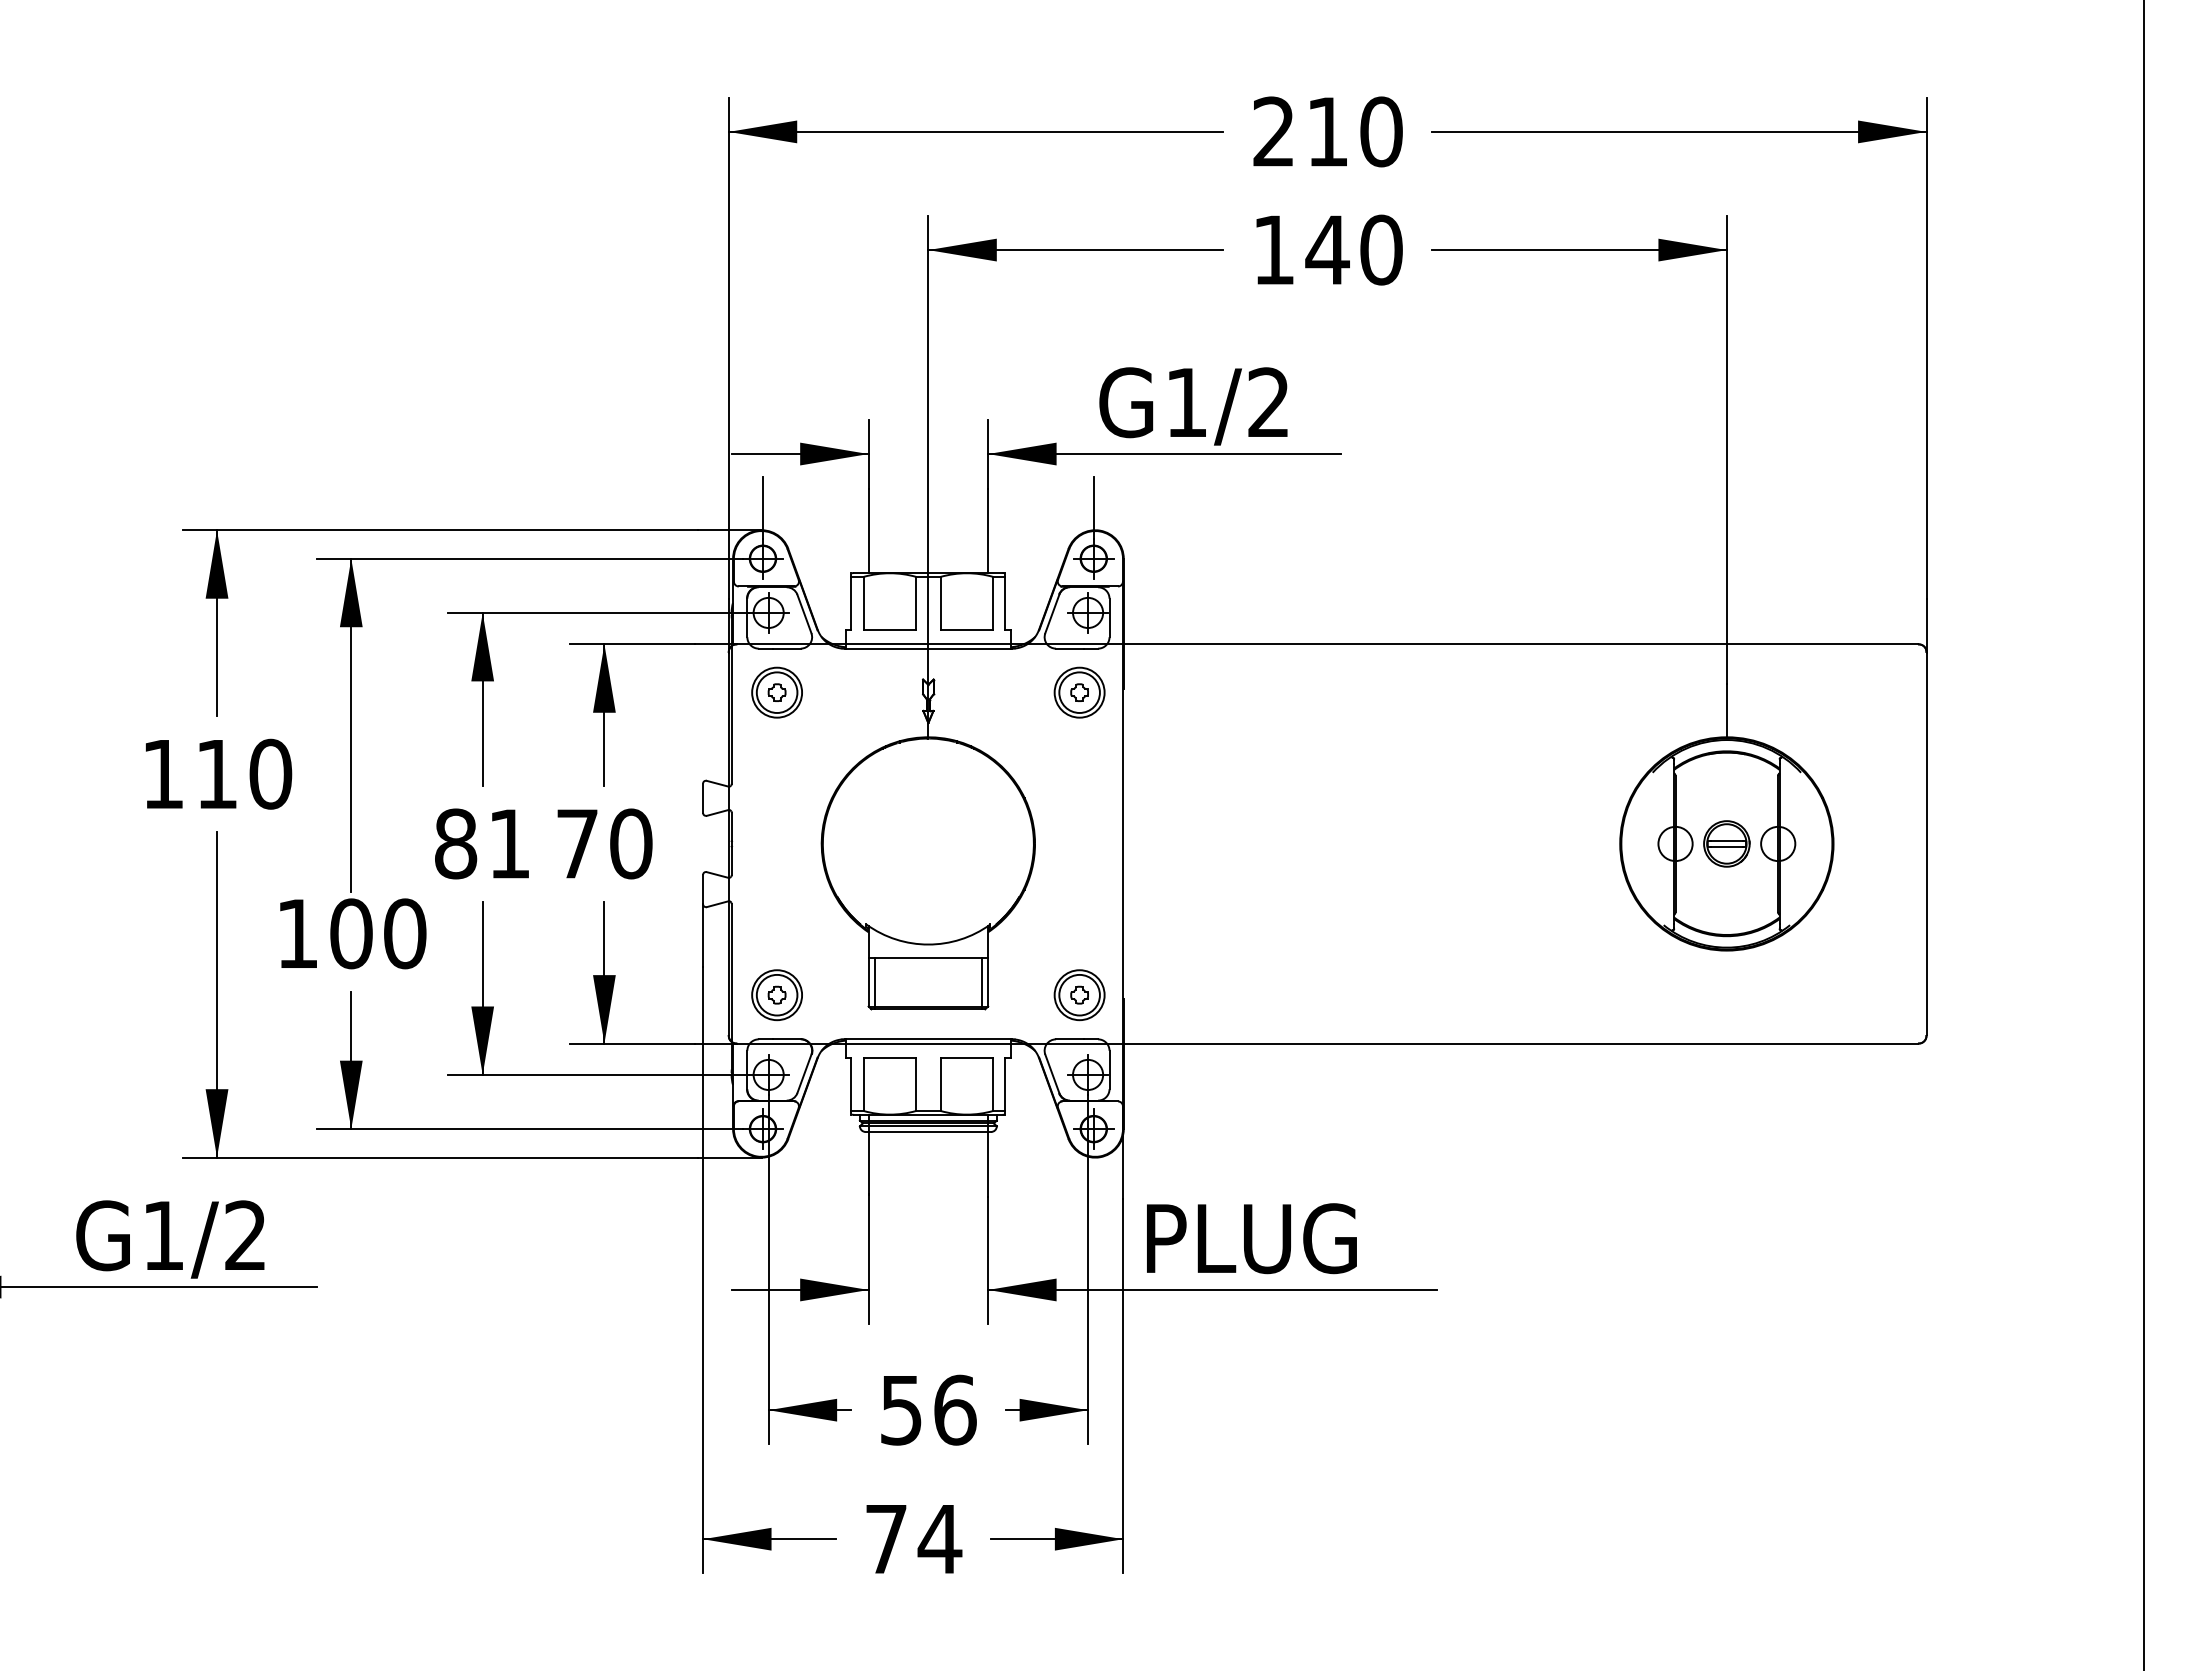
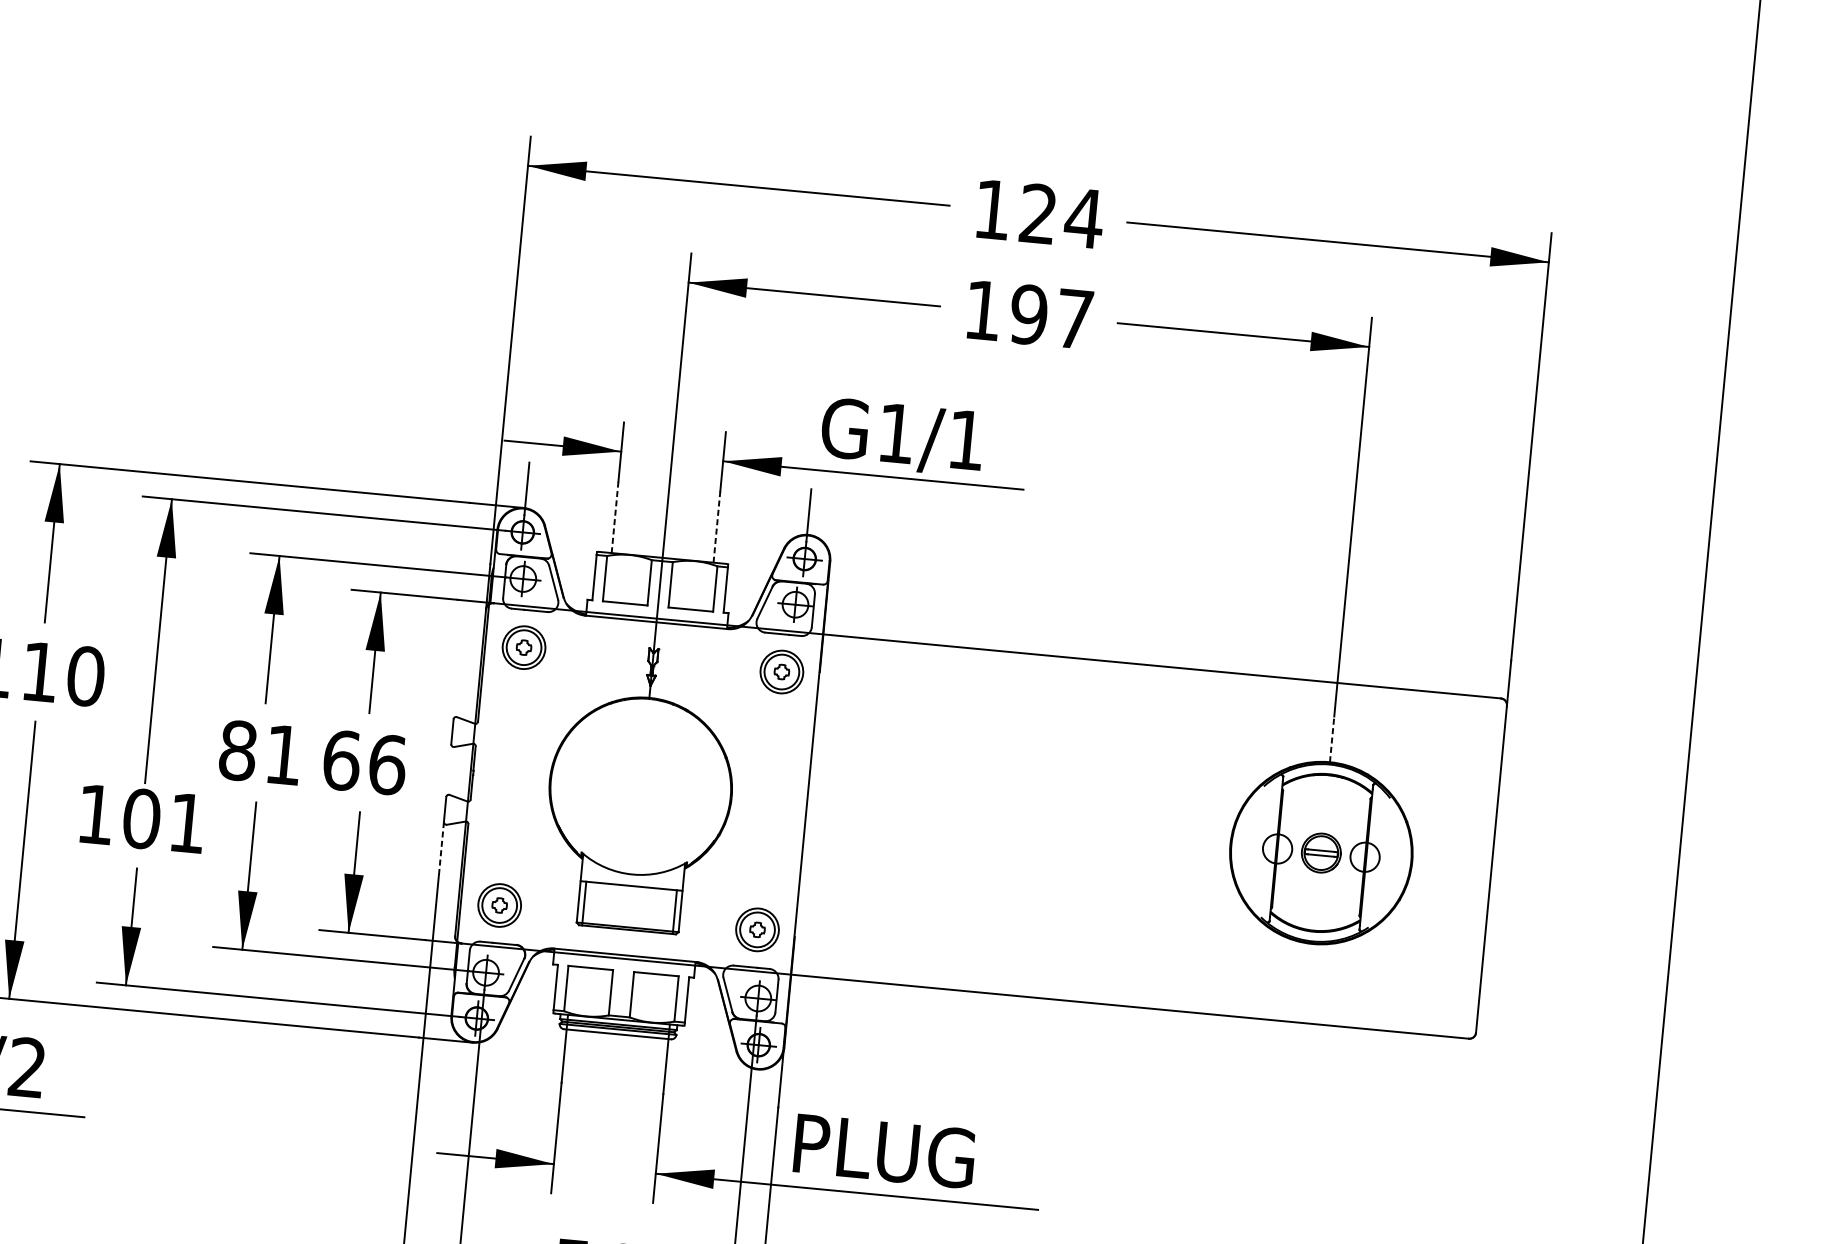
text: (1328, 131) -> (1039, 213), 210 -> 124
text: (1353, 249) -> (1051, 316), 140 -> 197
text: (1268, 401) -> (966, 439), G1/2 -> G1/1
line: (868, 531) -> (614, 517), solid -> dashed
line: (988, 531) -> (717, 527), solid -> dashed
line: (1726, 710) -> (1331, 739), solid -> dashed
text: (604, 843) -> (364, 762), 70 -> 66
text: (405, 933) -> (187, 822), 100 -> 101
line: (703, 936) -> (441, 849), solid -> dashed

